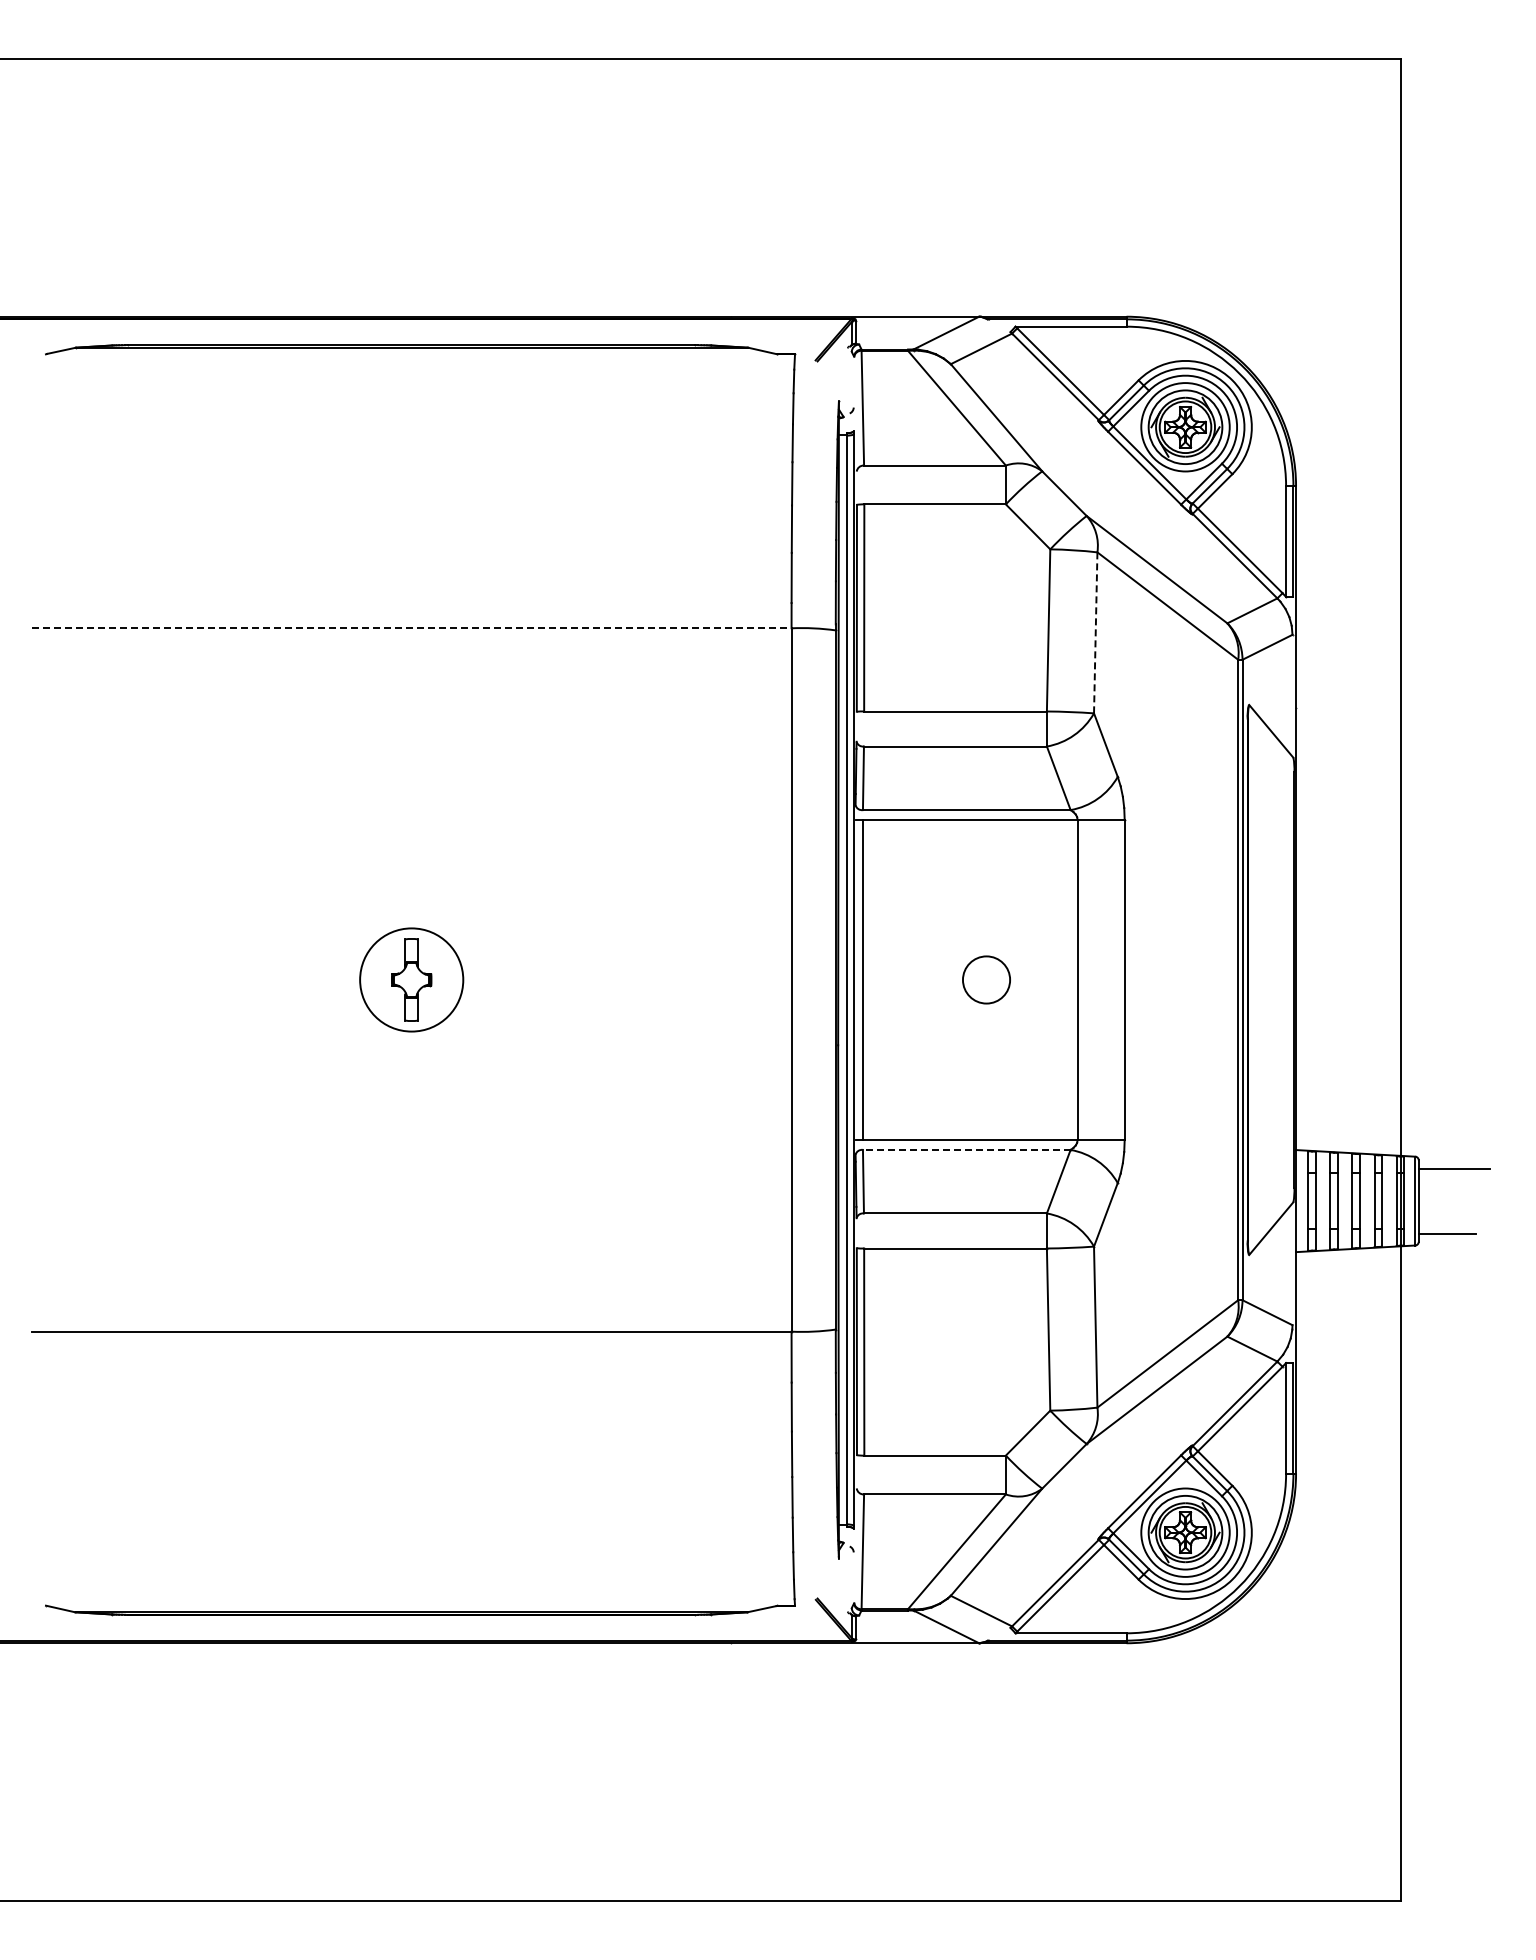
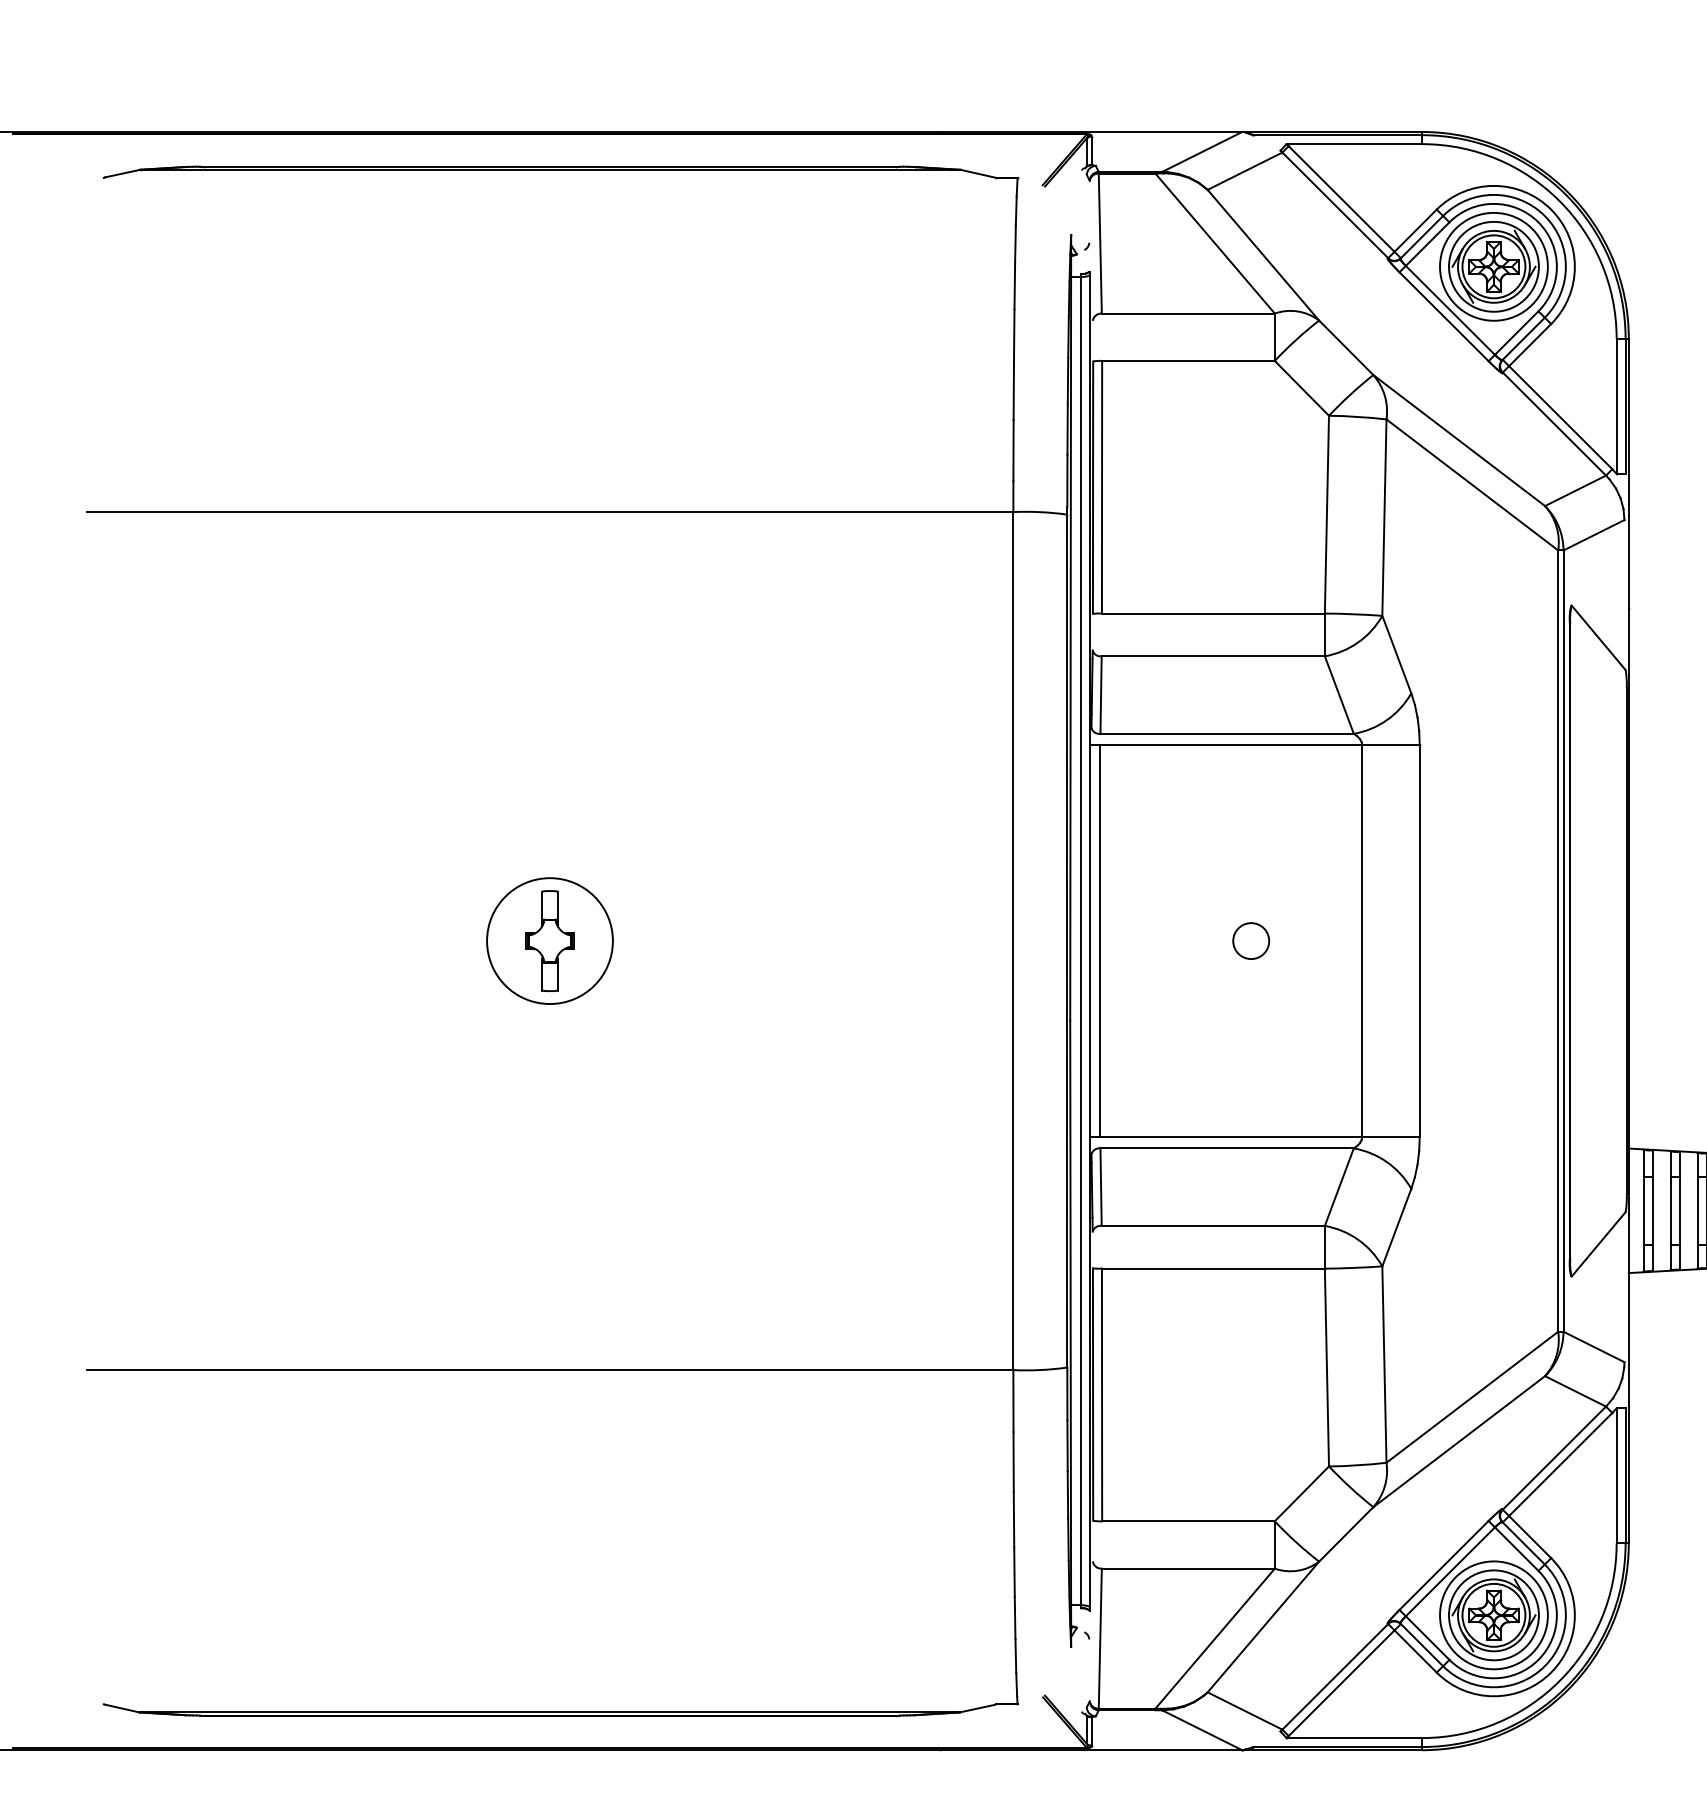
line: (411, 628) -> (549, 512), dashed -> solid
line: (1095, 632) -> (1384, 517), dashed -> solid
circle: (986, 979) -> (1251, 940), size x0.62
line: (966, 1149) -> (1226, 1147), dashed -> solid

